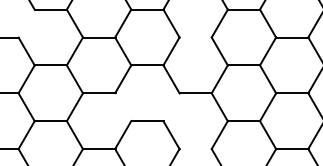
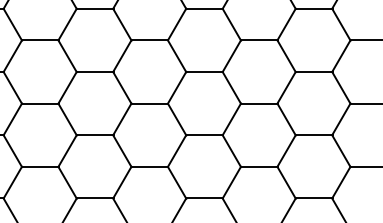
line: (26, 22) -> (12, 55), added
line: (195, 37) -> (204, 72), added
line: (171, 106) -> (177, 150), added
line: (123, 107) -> (122, 151), added
line: (195, 149) -> (204, 198), added

